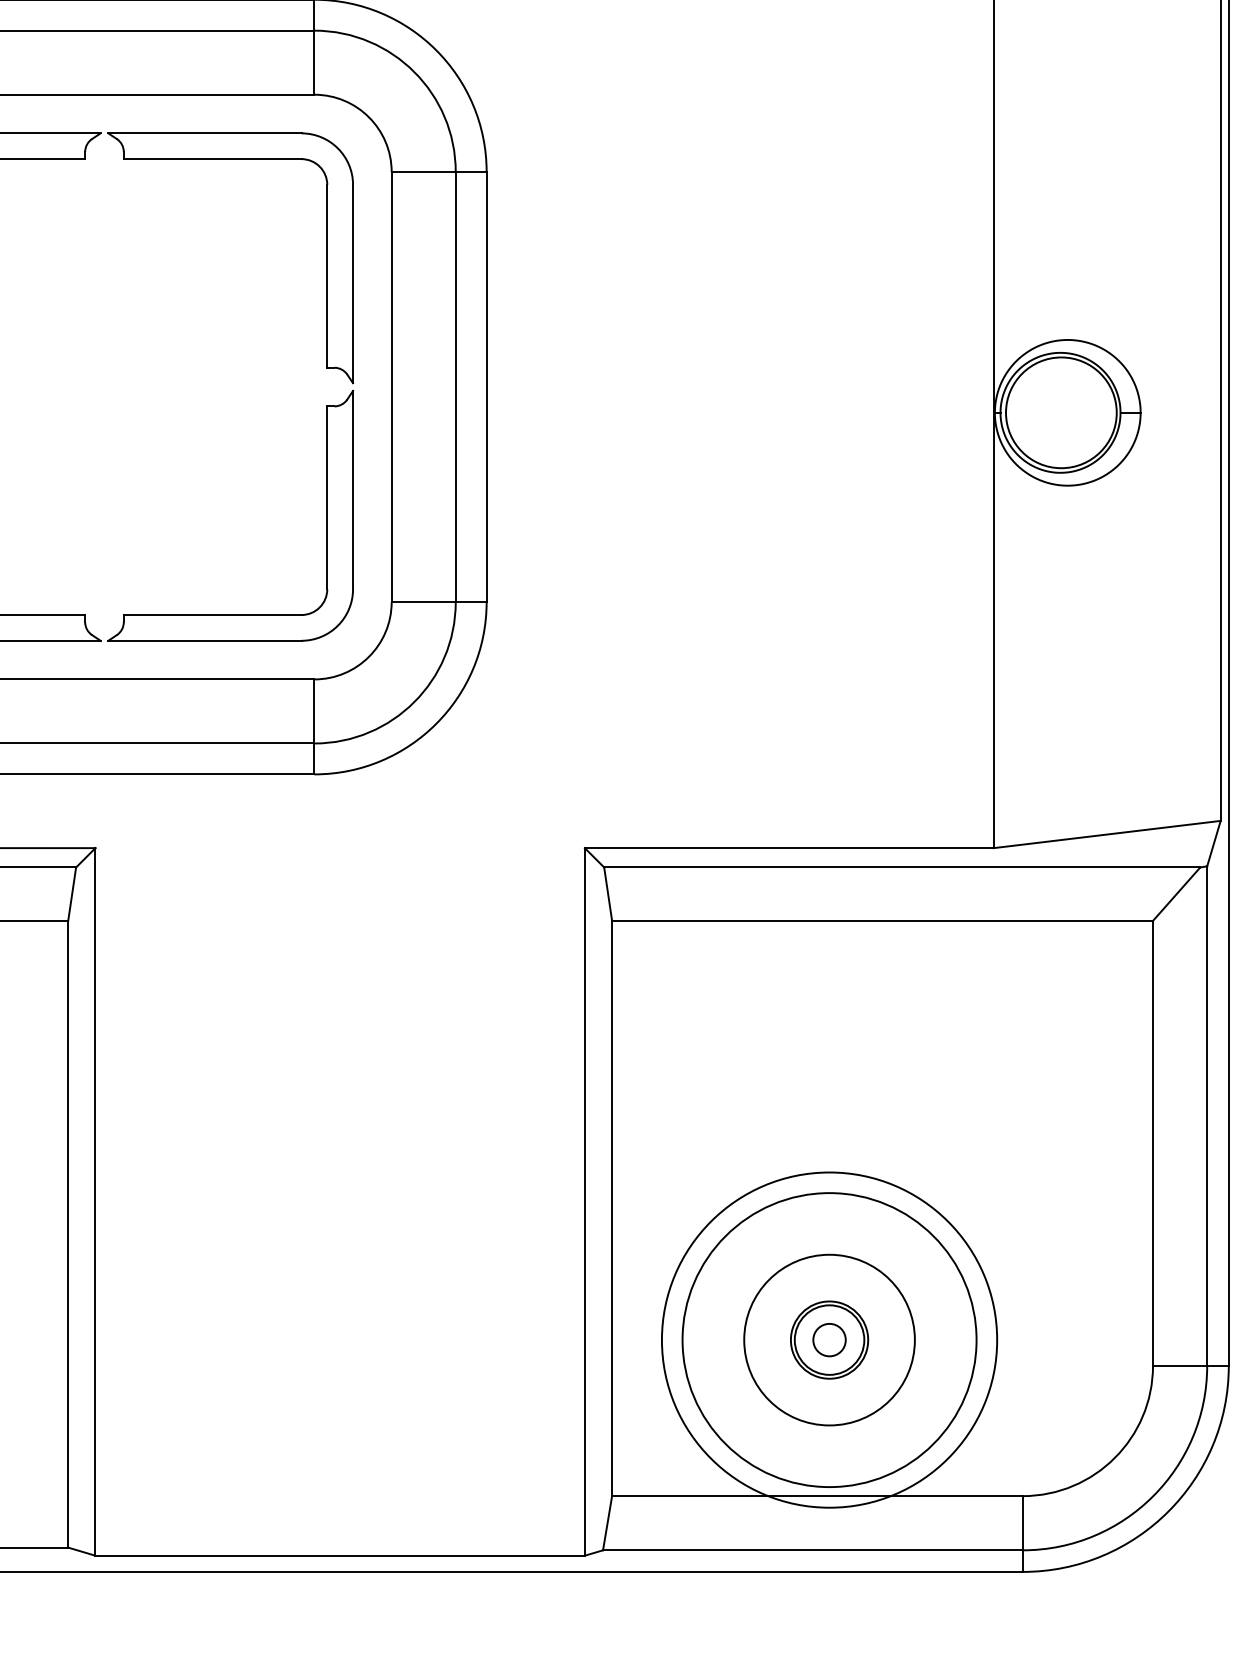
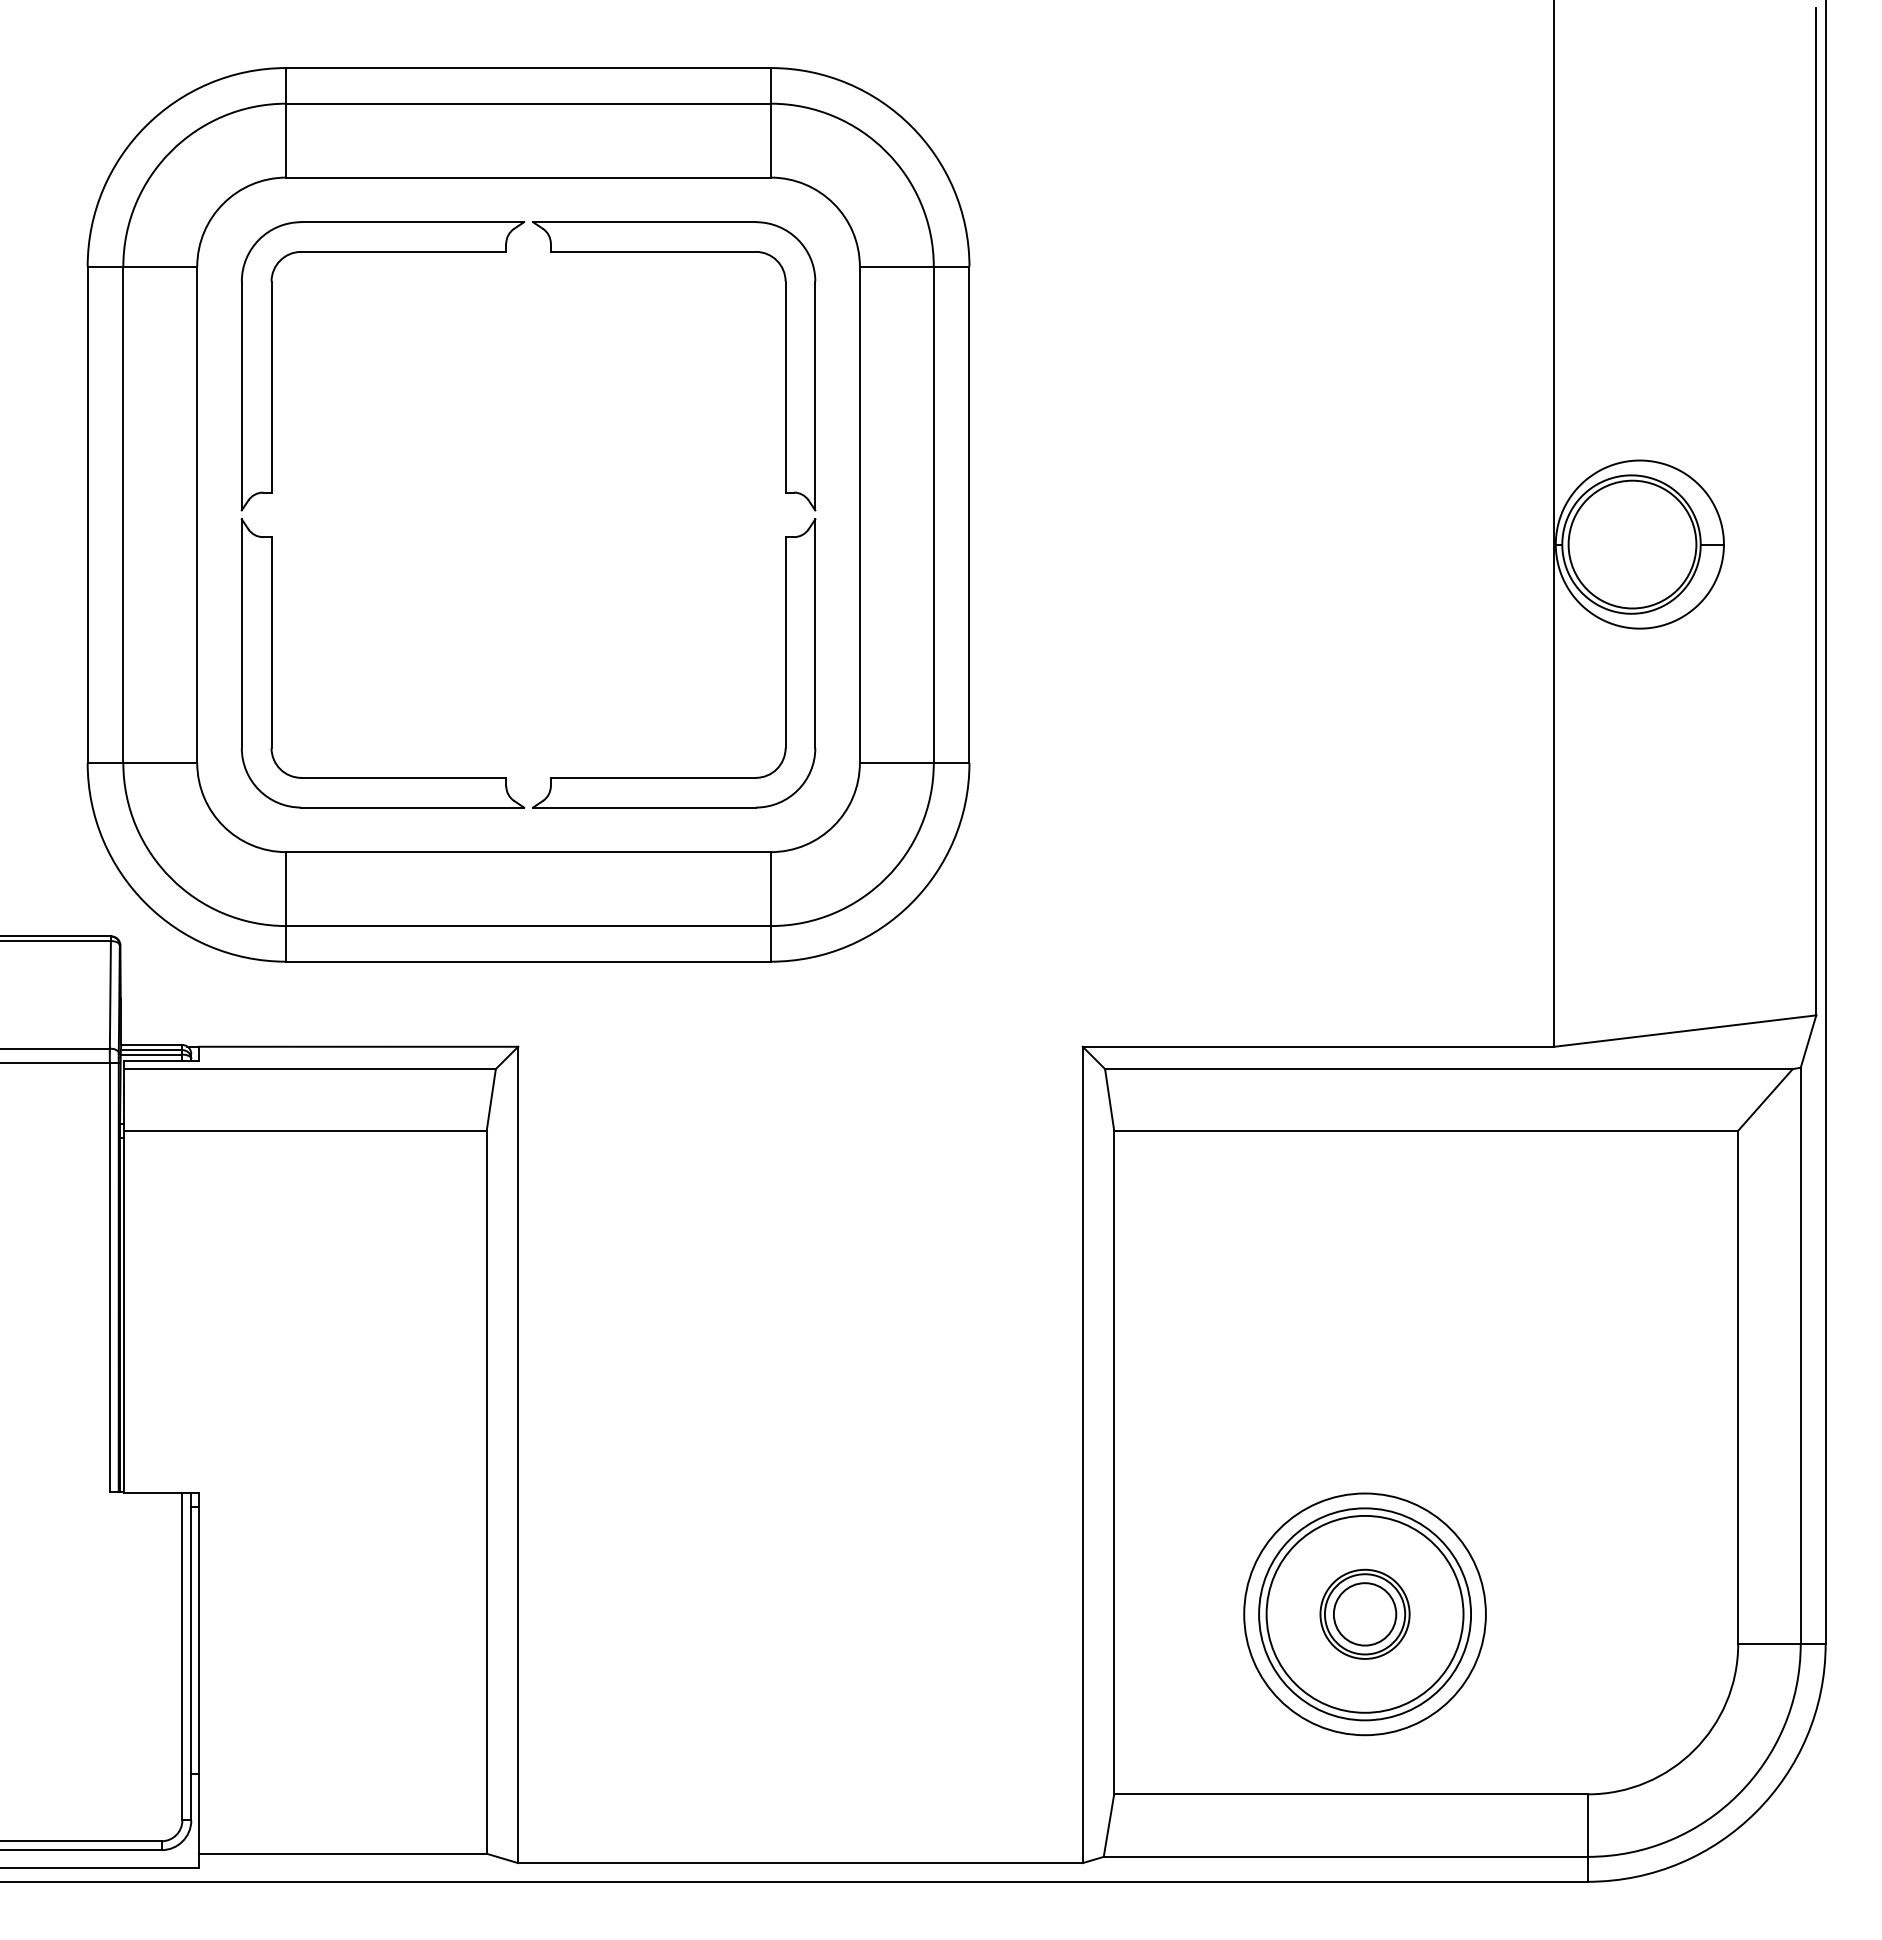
circle: (829, 1340) -> (1364, 1614), size x0.62
circle: (829, 1340) -> (1364, 1614), size x1.67
circle: (829, 1340) -> (1365, 1614), size x0.62

